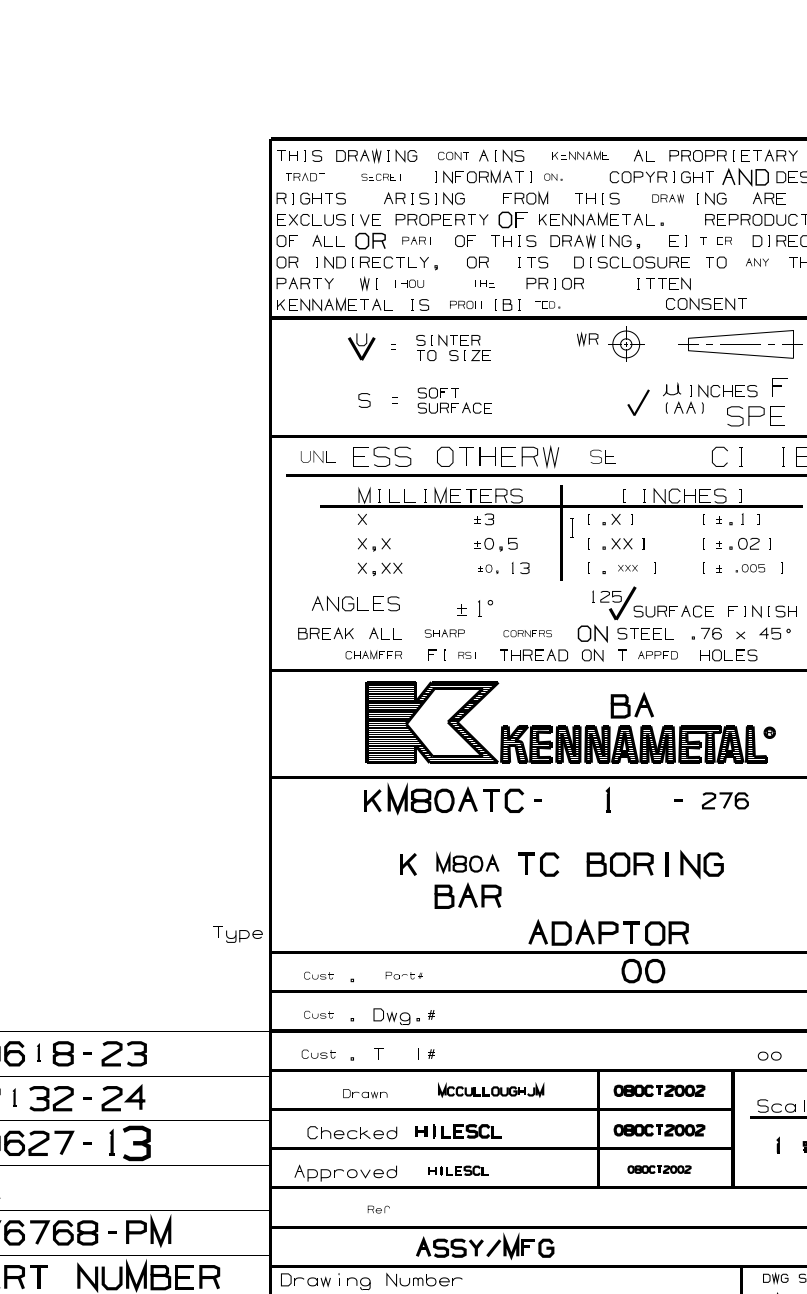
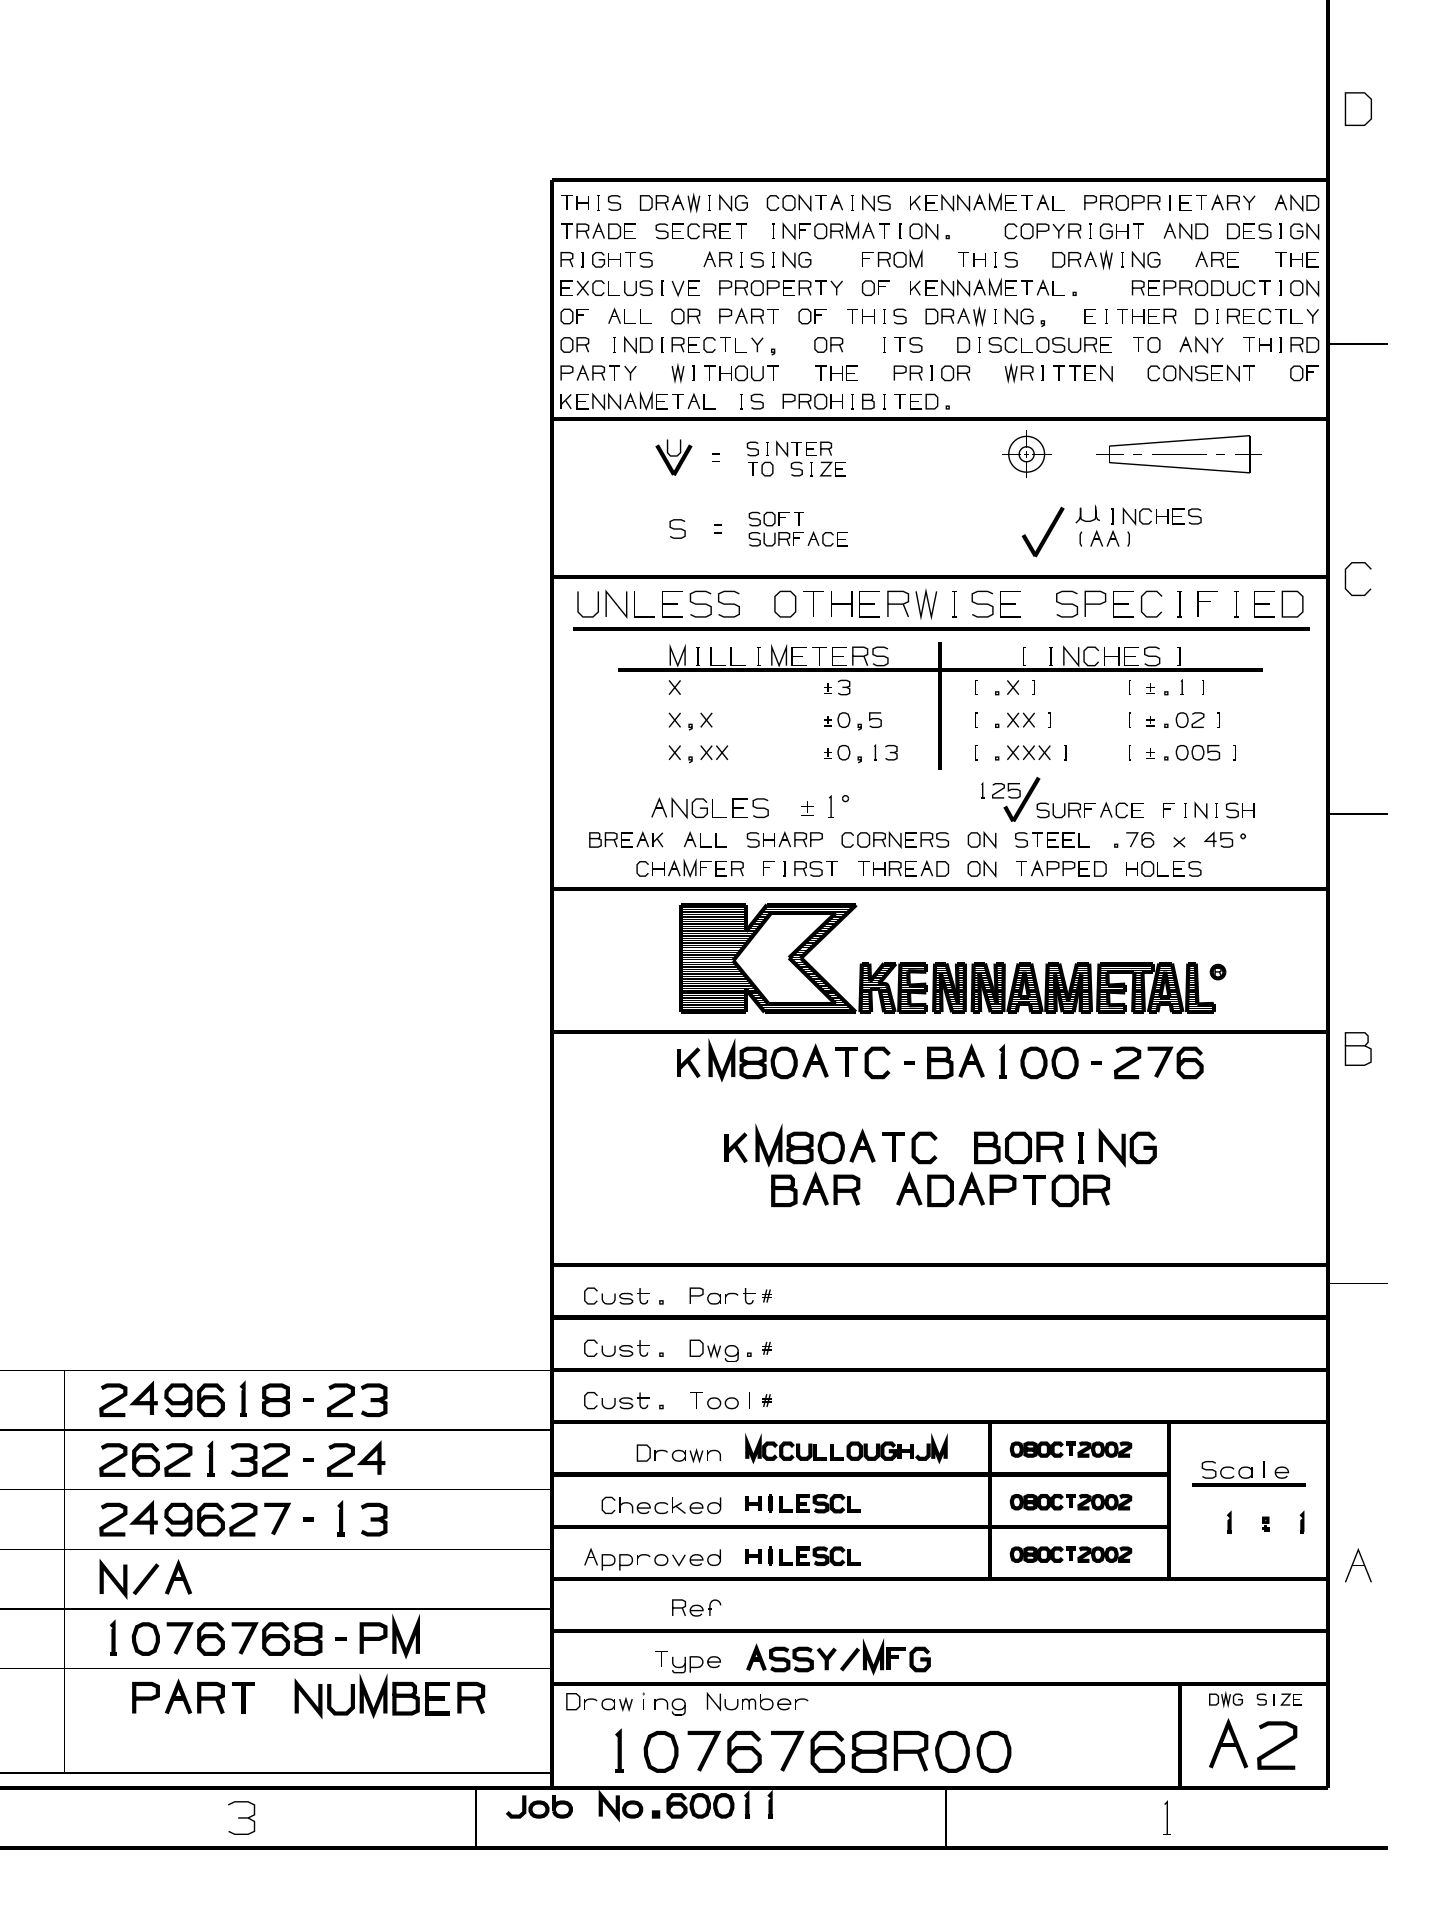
part: (584, 154) -> (971, 201), size x1.43
part: (453, 155) -> (796, 202), size x1.43
part: (305, 176) -> (598, 230), size x1.43
part: (553, 176) -> (929, 230), size x1.67
part: (745, 176) -> (1185, 230), size x0.71
part: (381, 177) -> (700, 231), size x1.67
part: (668, 198) -> (1082, 259), size x1.43
part: (512, 219) -> (875, 287), size x0.71
part: (417, 240) -> (748, 315), size x1.43
part: (716, 240) -> (1146, 315), size x1.43
part: (370, 241) -> (685, 316), size x0.71
part: (757, 262) -> (1201, 344), size x1.43
part: (412, 283) -> (741, 373), size x1.43
part: (483, 283) -> (836, 372), size x1.43
part: (705, 303) -> (1200, 372), moved
part: (465, 304) -> (812, 401), size x1.43
part: (547, 304) -> (921, 401), size x1.67
part: (587, 339) -> (1018, 373), moved
part: (779, 387) -> (1207, 603), moved
part: (638, 402) -> (1042, 531), size x1.43
part: (755, 415) -> (1094, 603), moved
part: (317, 456) -> (615, 603), size x1.67
part: (602, 456) -> (995, 603), size x1.43
part: (572, 528) -> (954, 604), moved
part: (627, 568) -> (1028, 752), size x1.67
part: (750, 568) -> (1192, 752), size x1.43
part: (488, 569) -> (842, 754), size x1.43
part: (355, 603) -> (709, 807), moved
part: (444, 633) -> (784, 839), size x1.43
part: (527, 633) -> (895, 839), size x1.67
part: (592, 633) -> (981, 839), size x0.71
part: (373, 654) -> (689, 867), size x1.43
part: (467, 655) -> (815, 868), size x1.67
part: (657, 655) -> (1068, 868), size x1.43
part: (632, 705) -> (955, 1061), moved
part: (725, 800) -> (1158, 1062), size x1.43
part: (467, 862) -> (815, 1145), size x1.43
part: (608, 932) -> (1002, 1189), moved
part: (237, 934) -> (687, 1662), moved
part: (643, 970) -> (1049, 1062), moved
part: (318, 975) -> (616, 1295), size x1.67
part: (404, 975) -> (730, 1295), size x1.67
part: (318, 1014) -> (616, 1347), size x1.67
part: (38, 1052) -> (242, 1398), size x1.43
part: (318, 1054) -> (616, 1400), size x1.43
part: (769, 1056) -> (722, 1403), moved
part: (491, 1090) -> (846, 1448), size x1.43
part: (365, 1093) -> (678, 1453), size x1.43
part: (14, 1097) -> (210, 1458), size x1.43
part: (137, 1143) -> (374, 1519), size x0.71
part: (659, 1169) -> (1070, 1554), size x1.43
part: (458, 1170) -> (802, 1555), size x1.43
part: (378, 1209) -> (696, 1607), size x1.67

